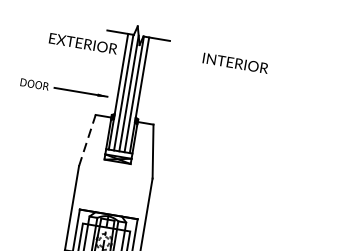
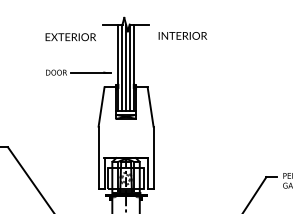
text: (82, 44) -> (70, 37), moved
text: (235, 62) -> (182, 35), moved
line: (87, 141) -> (101, 107), dashed -> solid

